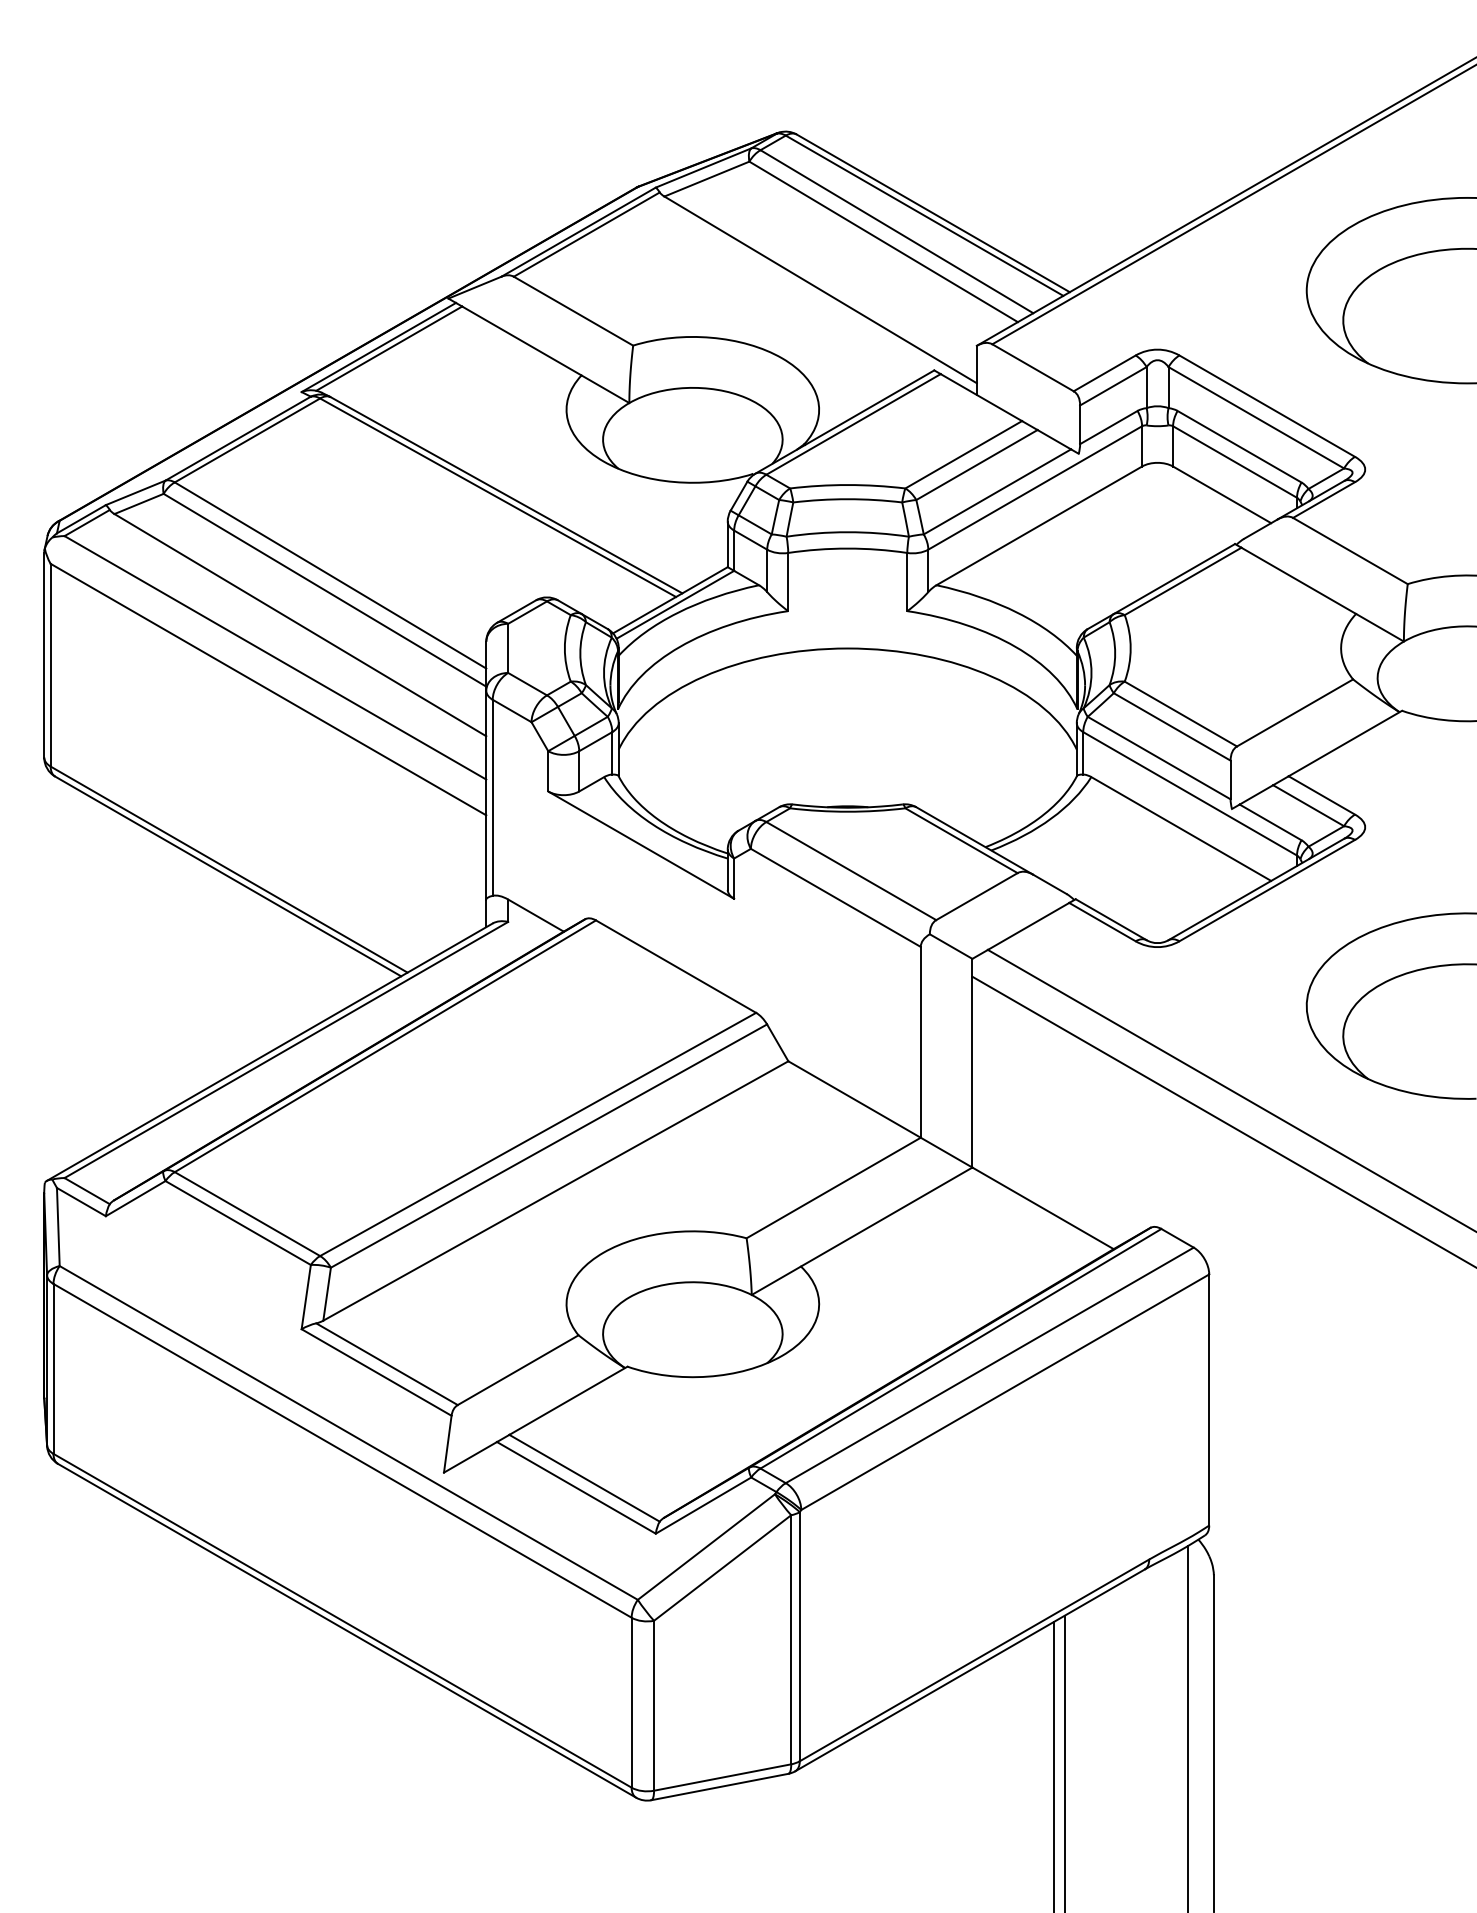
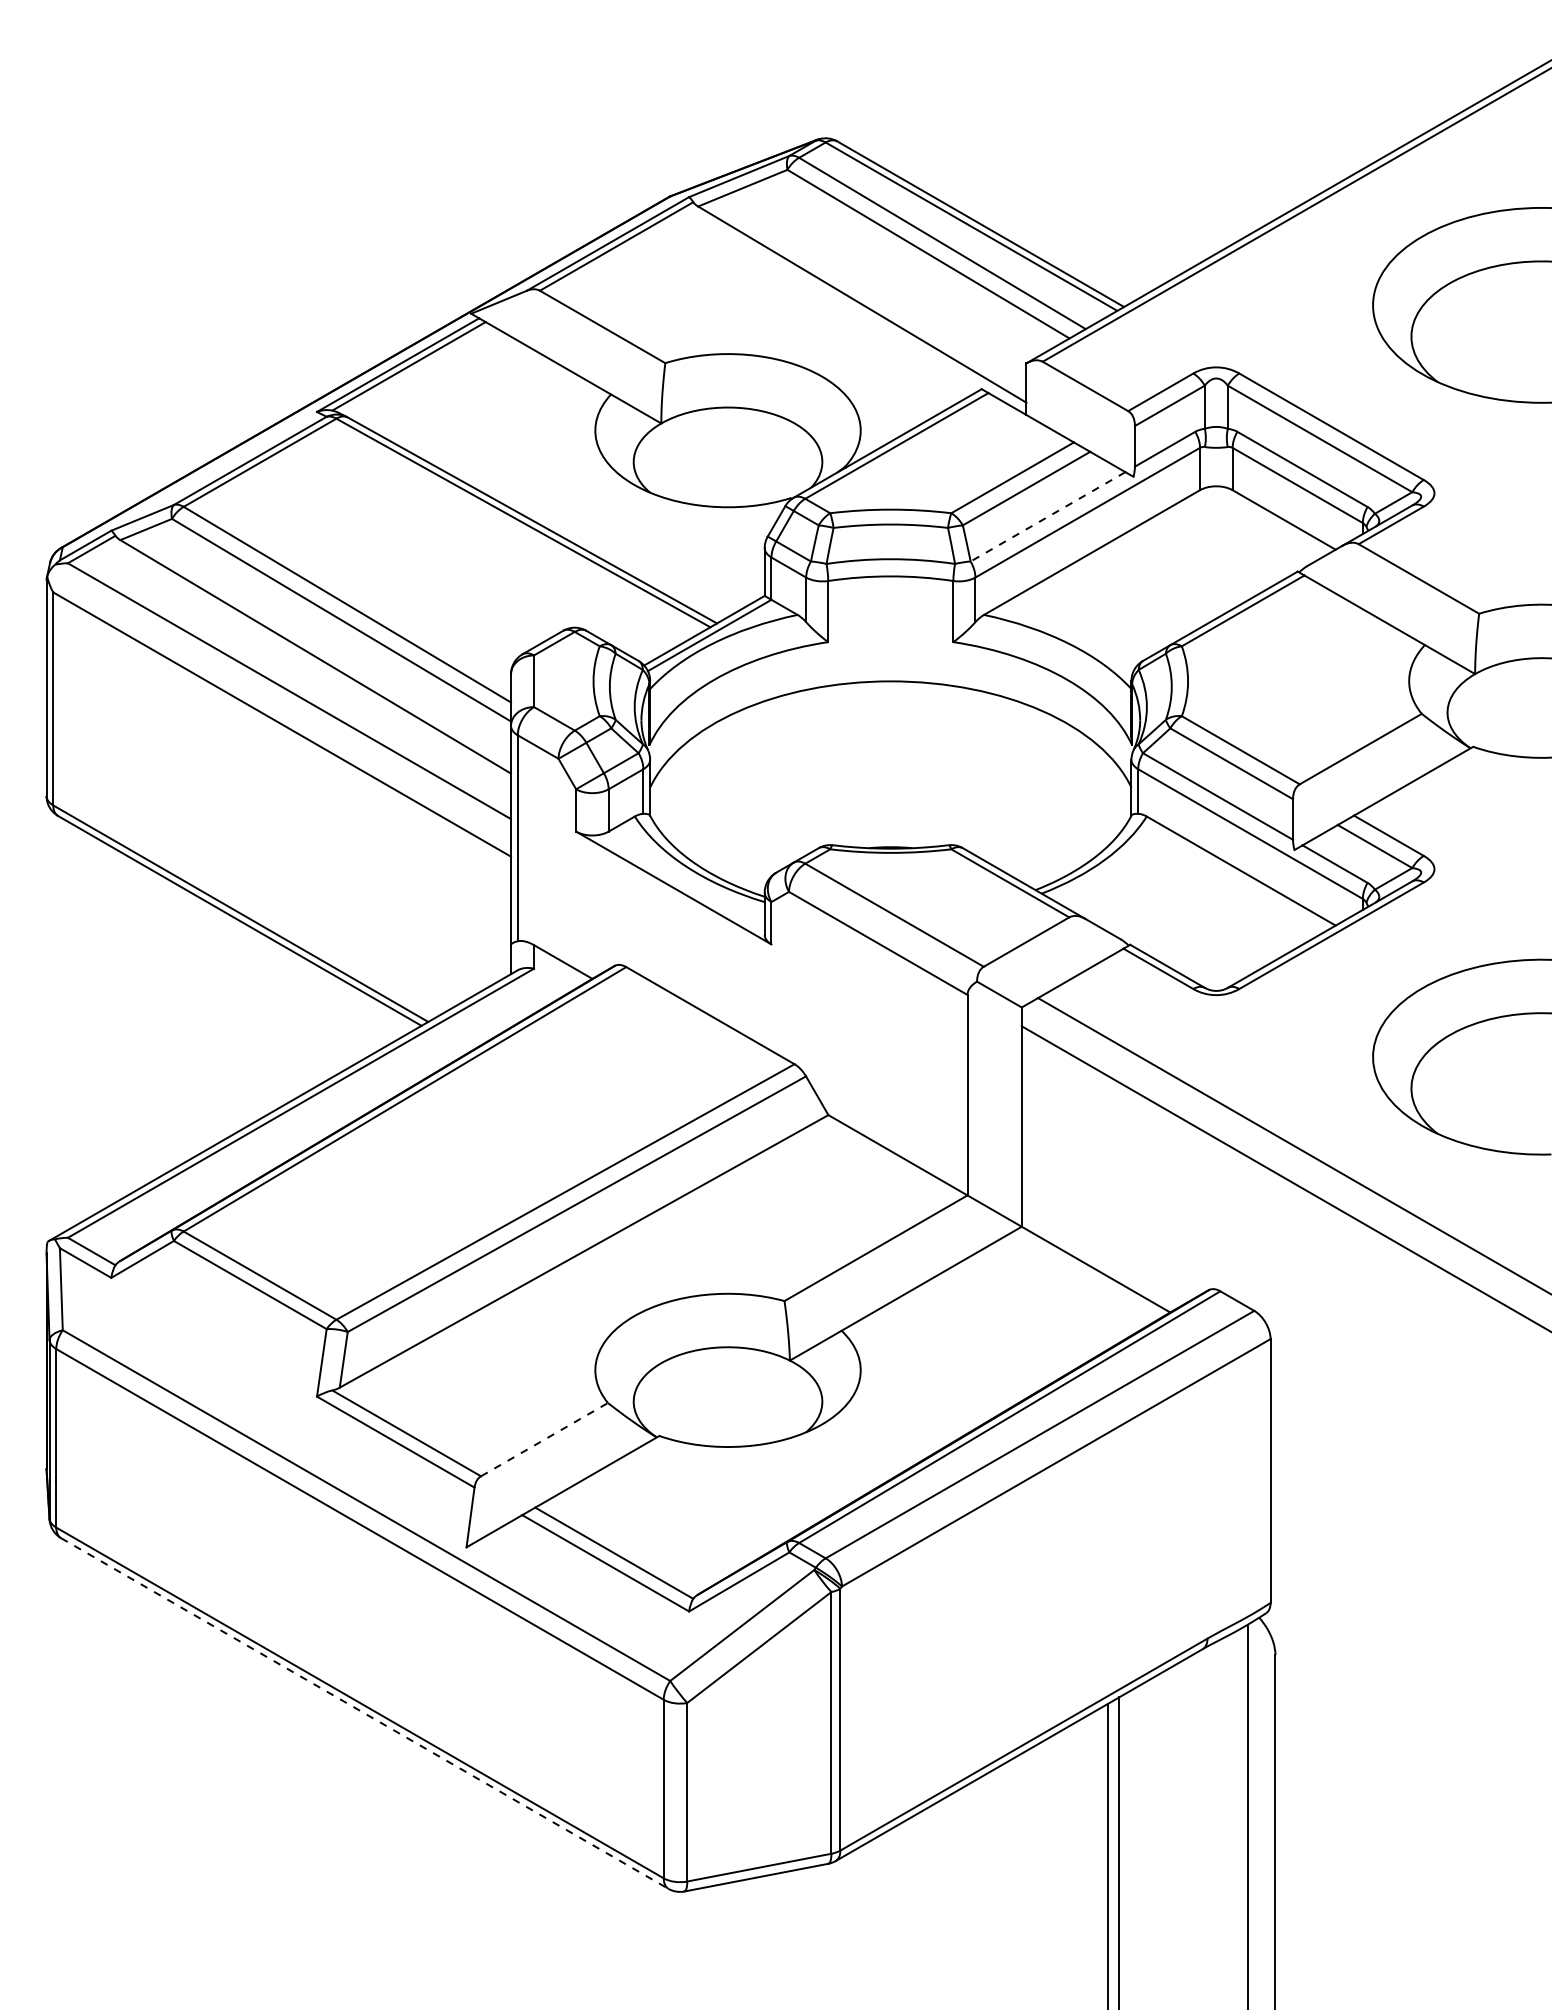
line: (996, 492) -> (1047, 517), solid -> dashed
line: (518, 1370) -> (544, 1439), solid -> dashed
line: (347, 1630) -> (365, 1713), solid -> dashed

